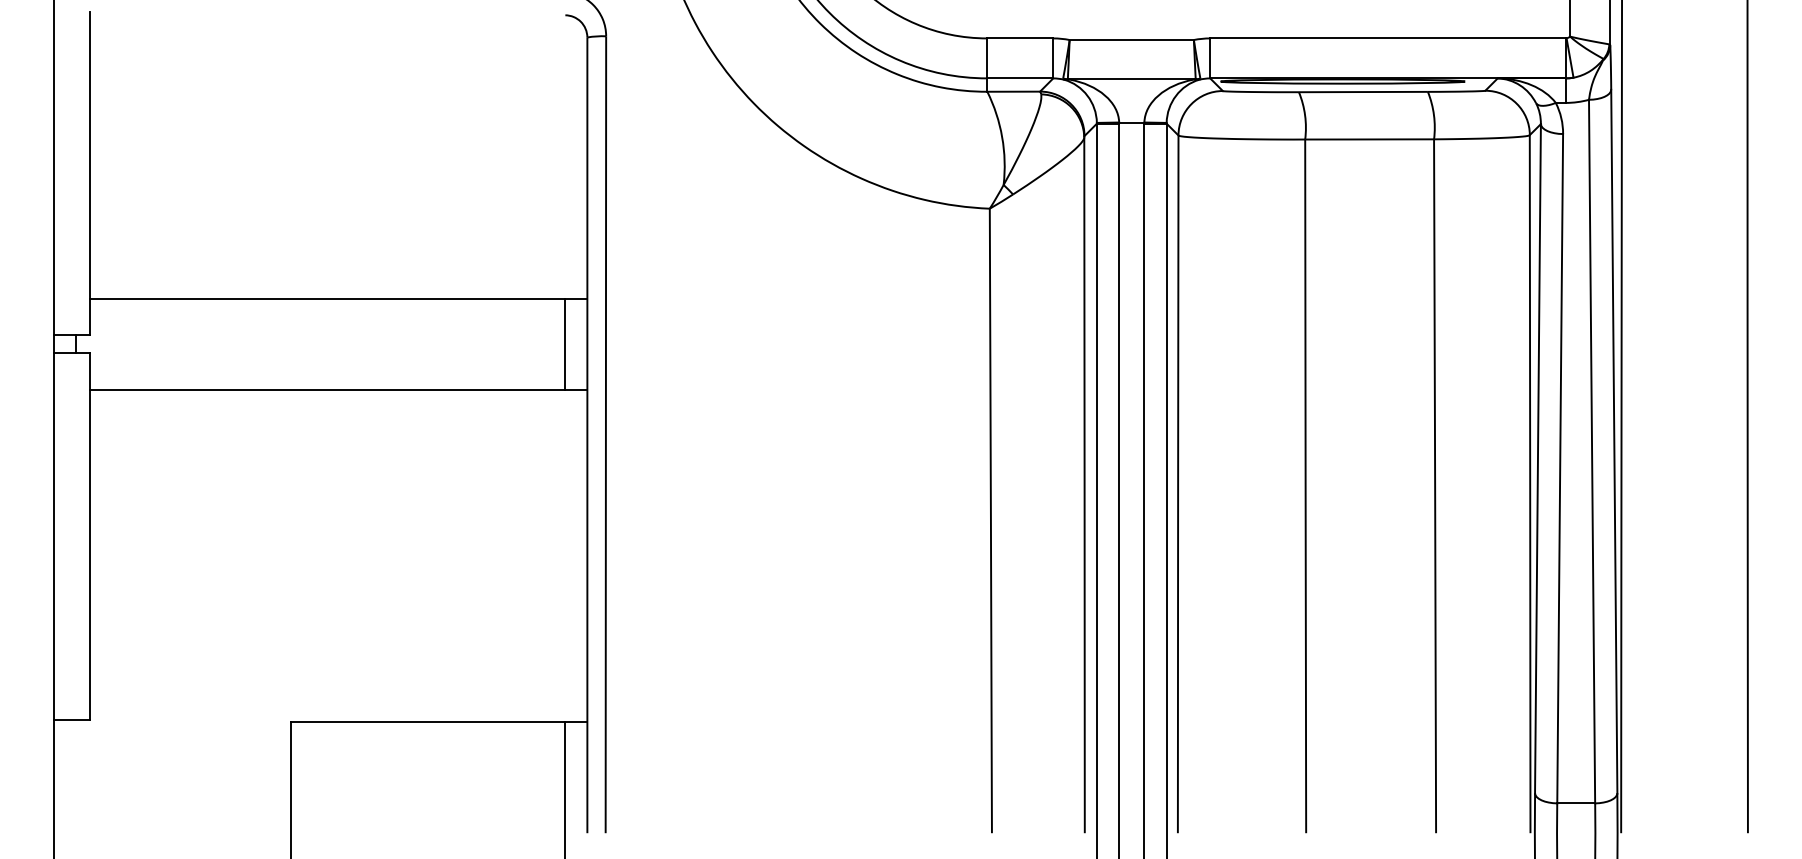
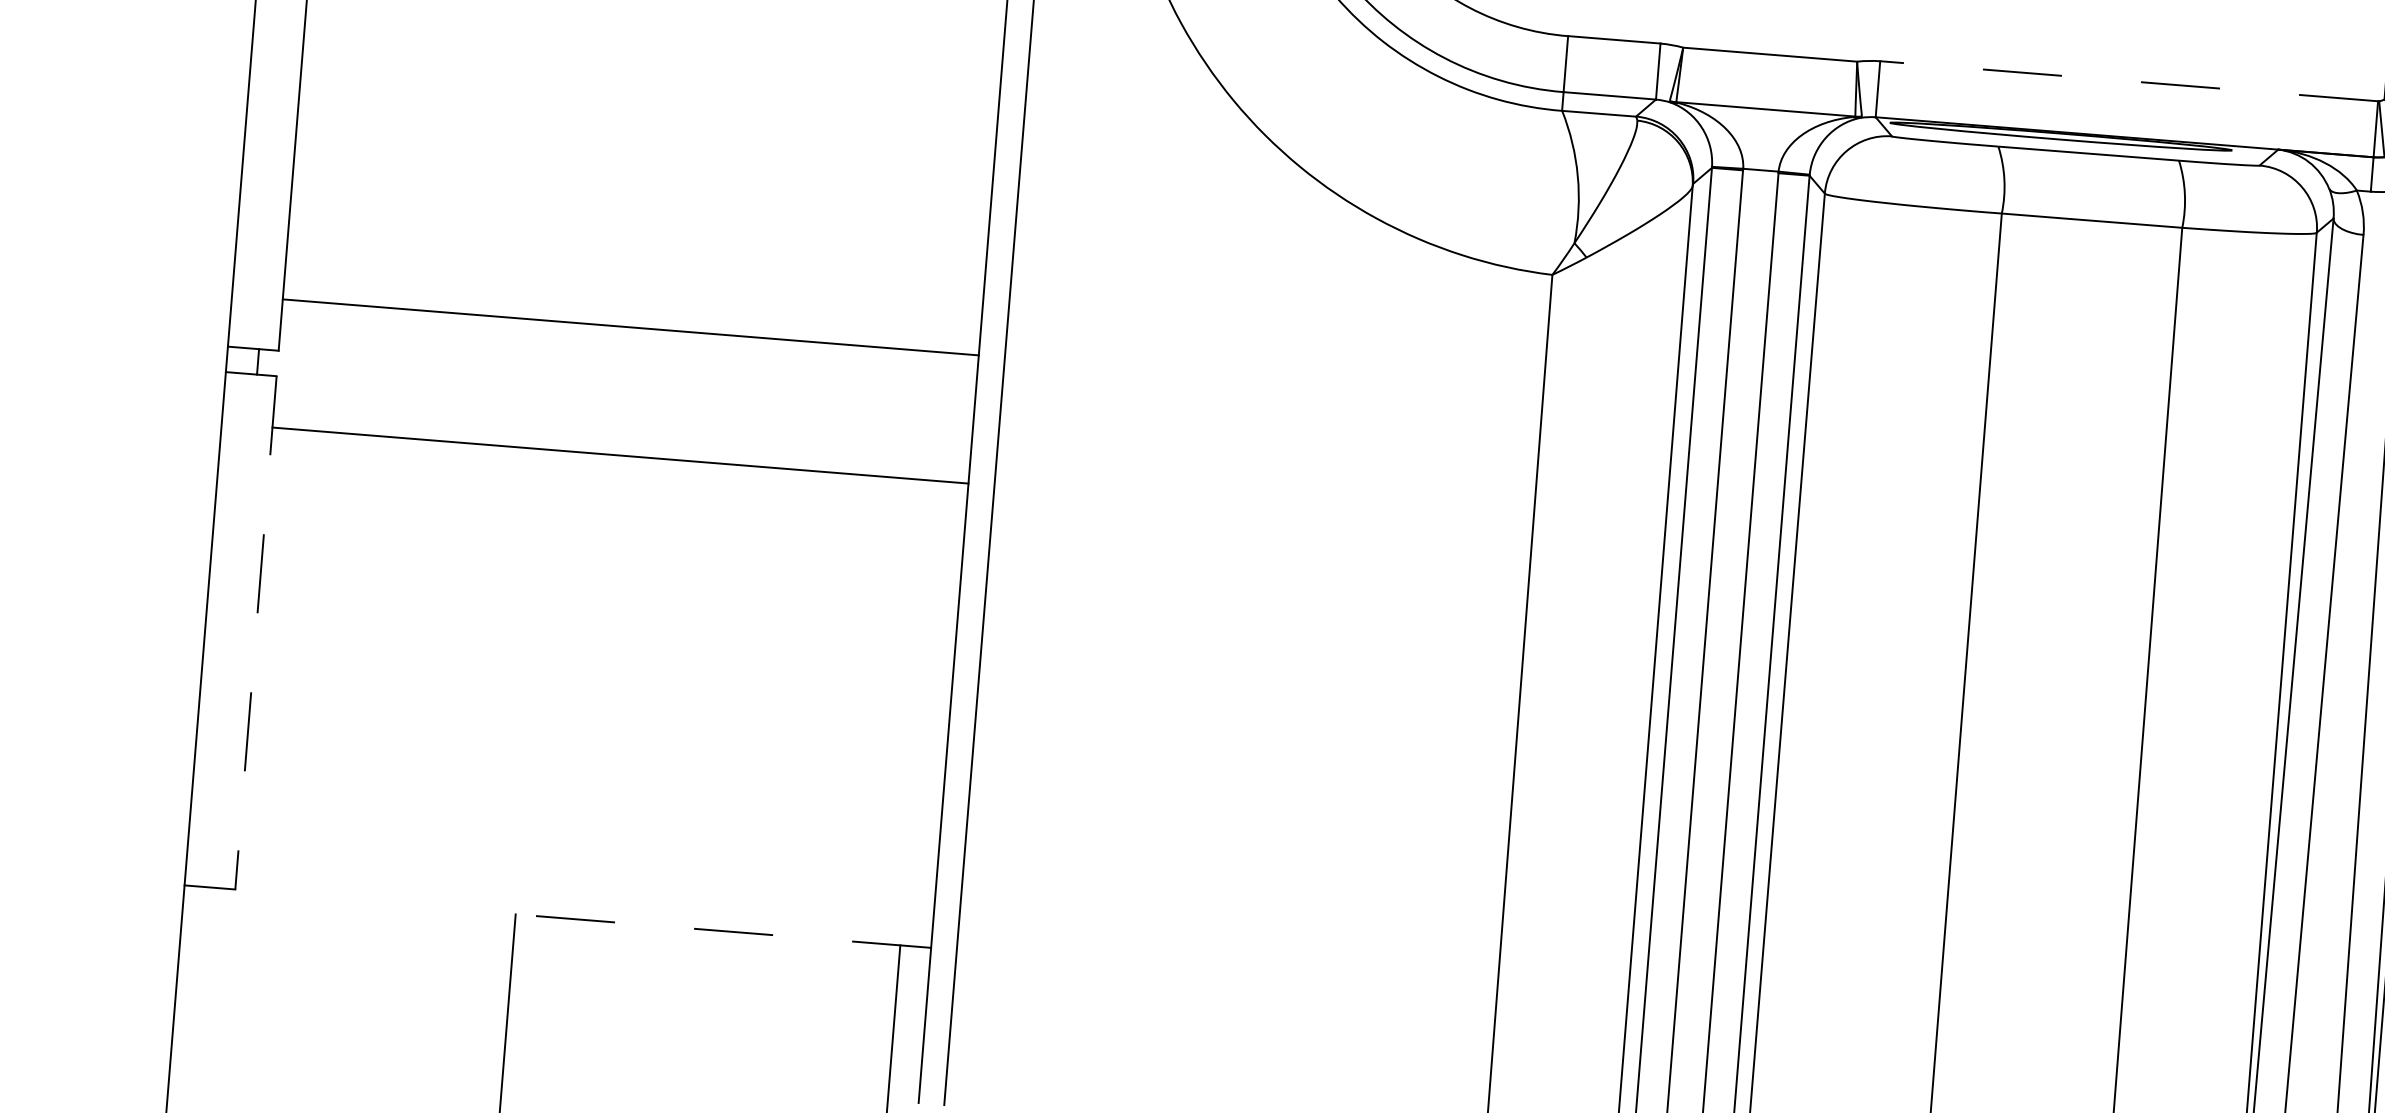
line: (1388, 38) -> (2129, 81), solid -> dashed
line: (565, 344) -> (943, 417), removed
line: (90, 537) -> (256, 633), solid -> dashed
line: (438, 721) -> (722, 930), solid -> dashed

